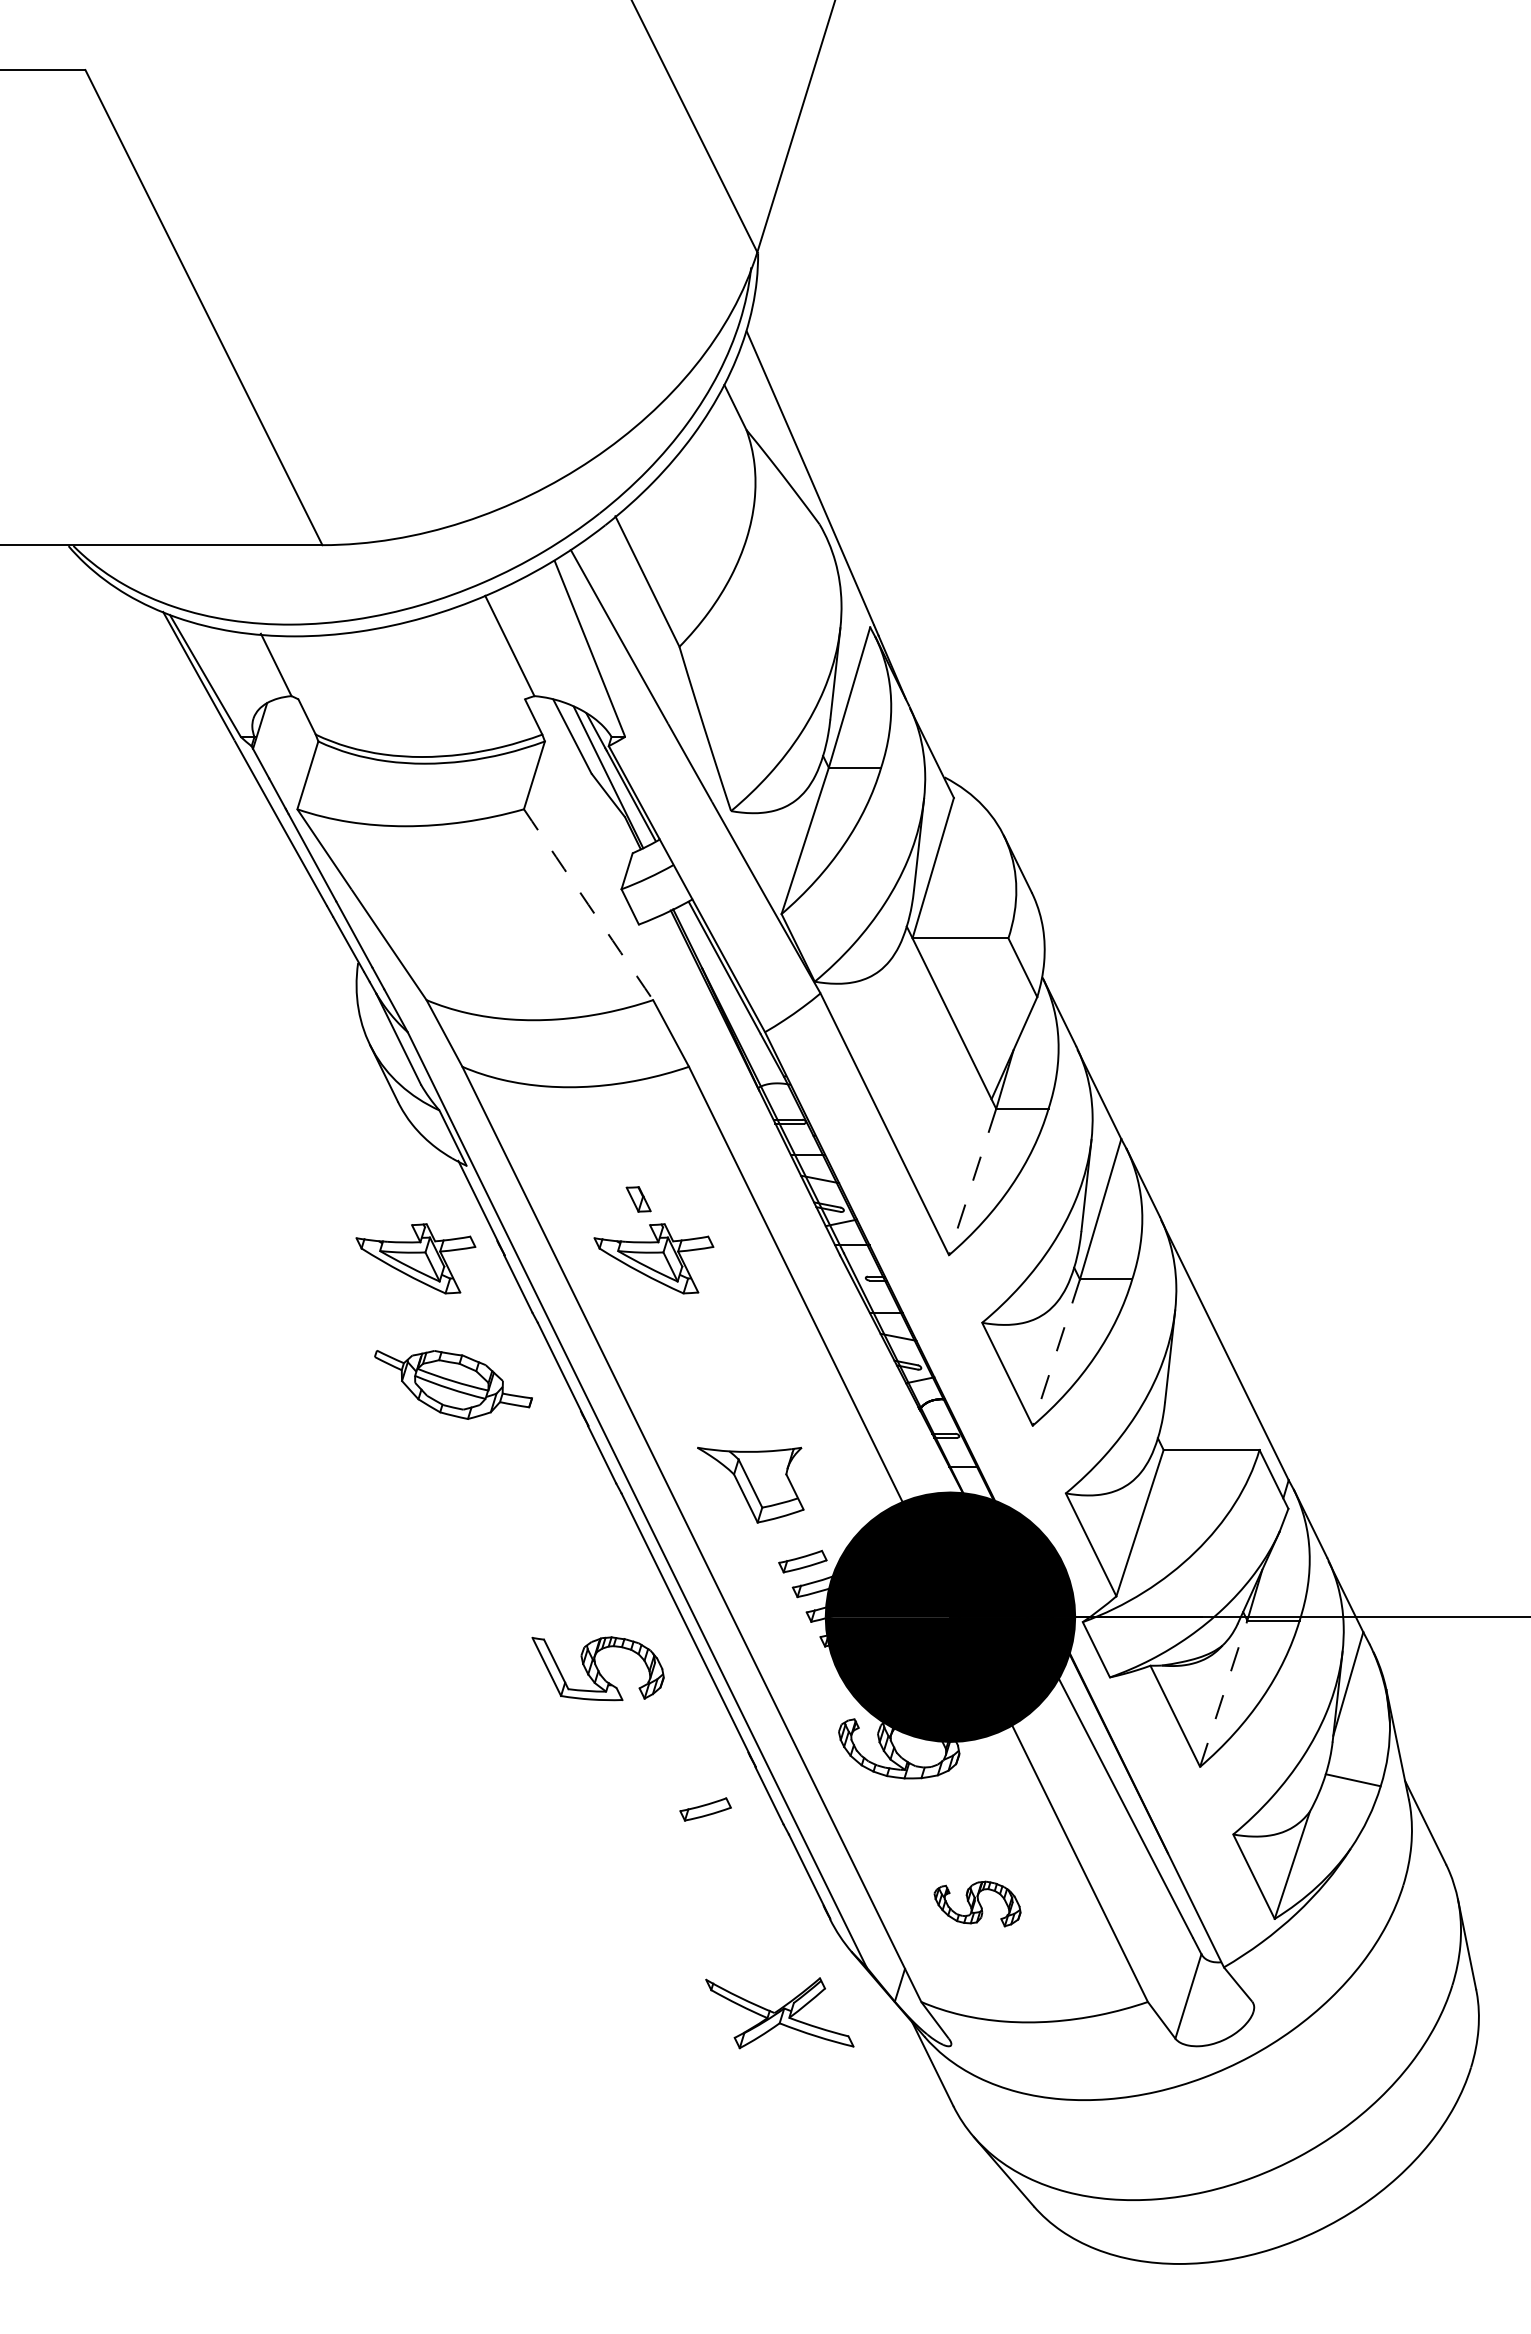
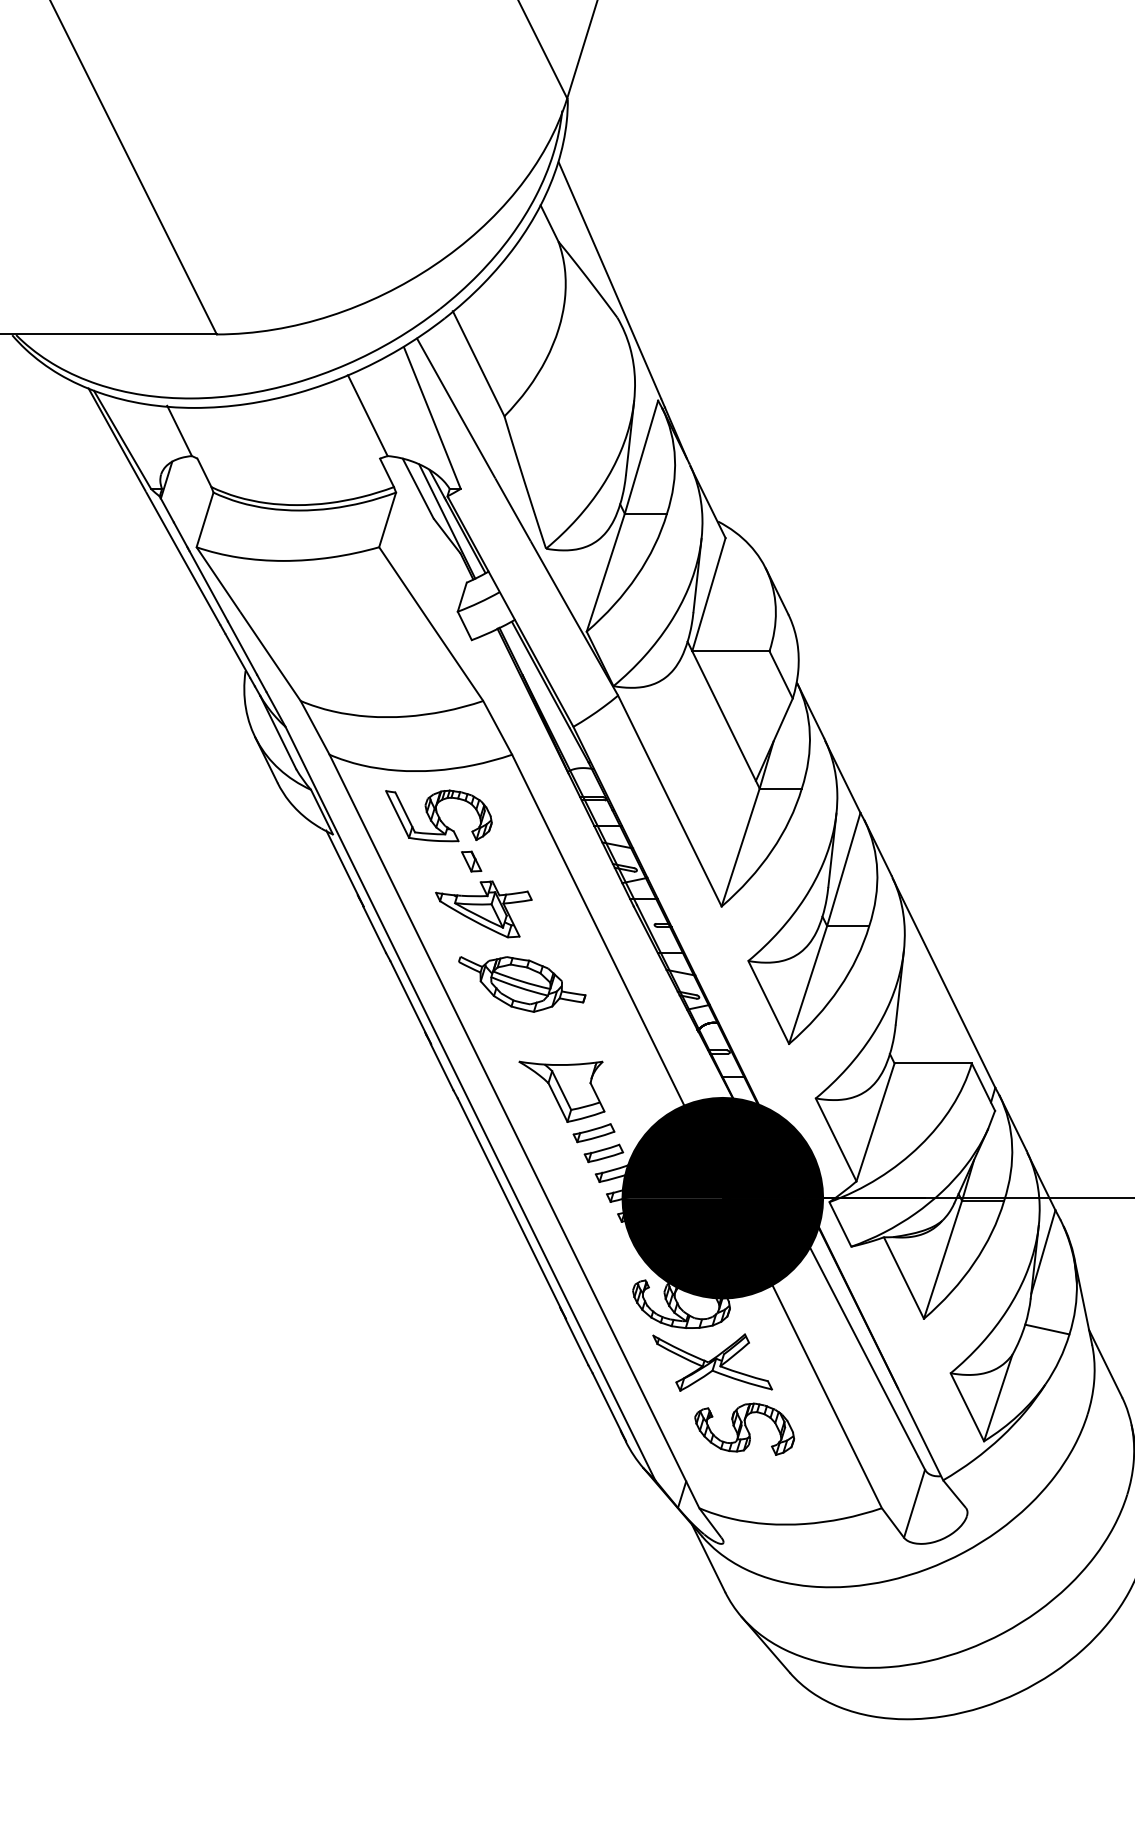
arc: (588, 904) -> (431, 623), dashed -> solid
line: (972, 1182) -> (740, 847), dashed -> solid
part: (415, 1258) -> (291, 909), removed
line: (1056, 1352) -> (808, 984), dashed -> solid
part: (453, 1384) -> (522, 984), moved
part: (597, 1668) -> (438, 815), moved
line: (1223, 1693) -> (942, 1259), dashed -> solid
part: (705, 1809) -> (593, 1133), moved
part: (977, 1903) -> (744, 1428), size x1.43
part: (779, 2013) -> (712, 1362), moved

